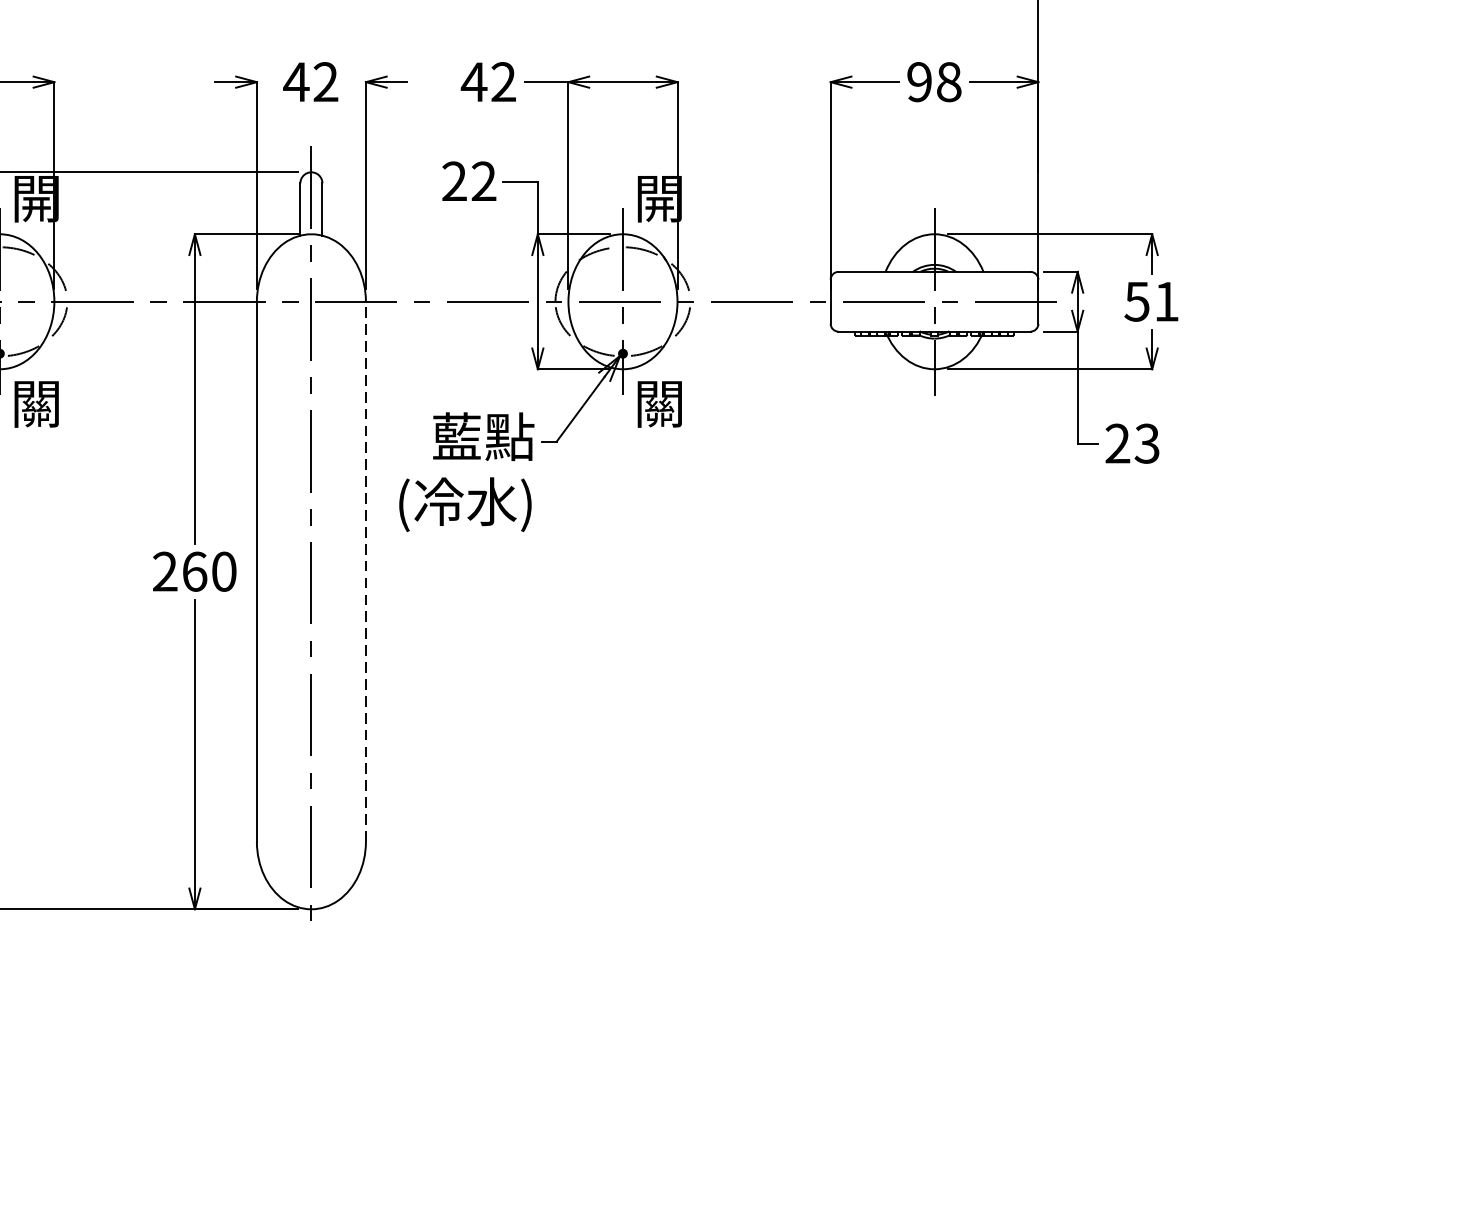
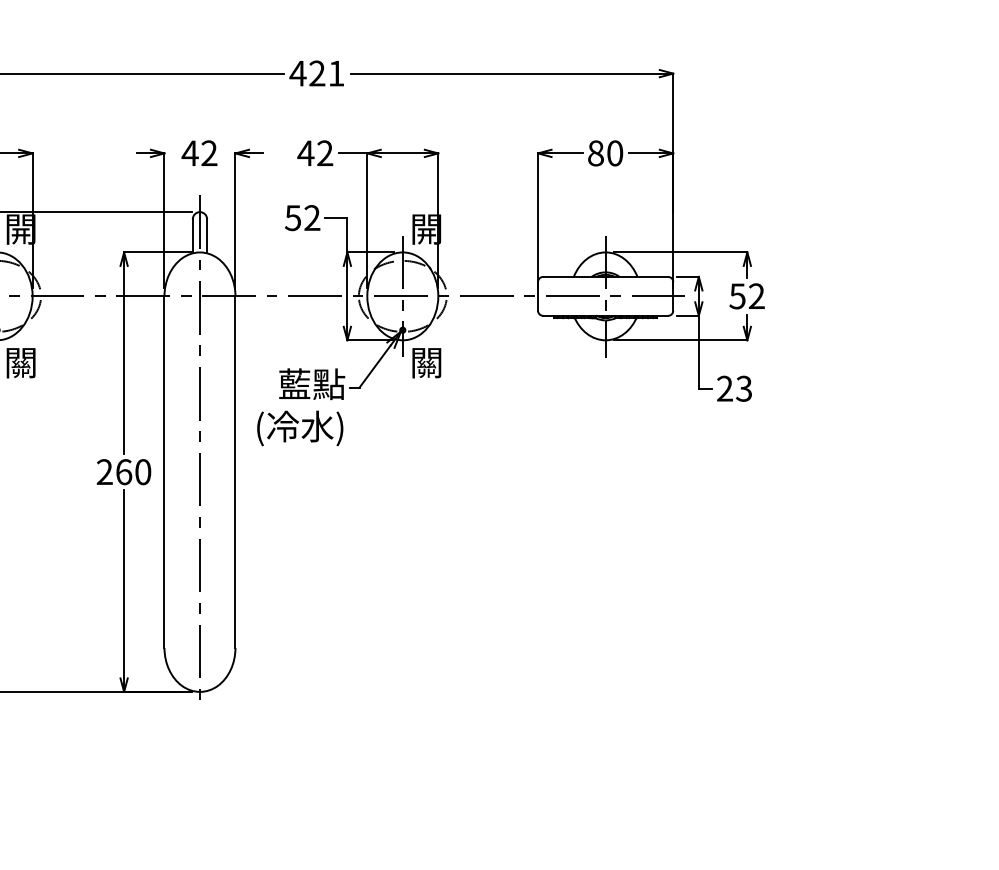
text: (934, 82) -> (605, 153), 98 -> 80
text: (453, 182) -> (292, 218), 22 -> 52
text: (1166, 300) -> (756, 295), 51 -> 52
line: (365, 572) -> (235, 472), dashed -> solid

